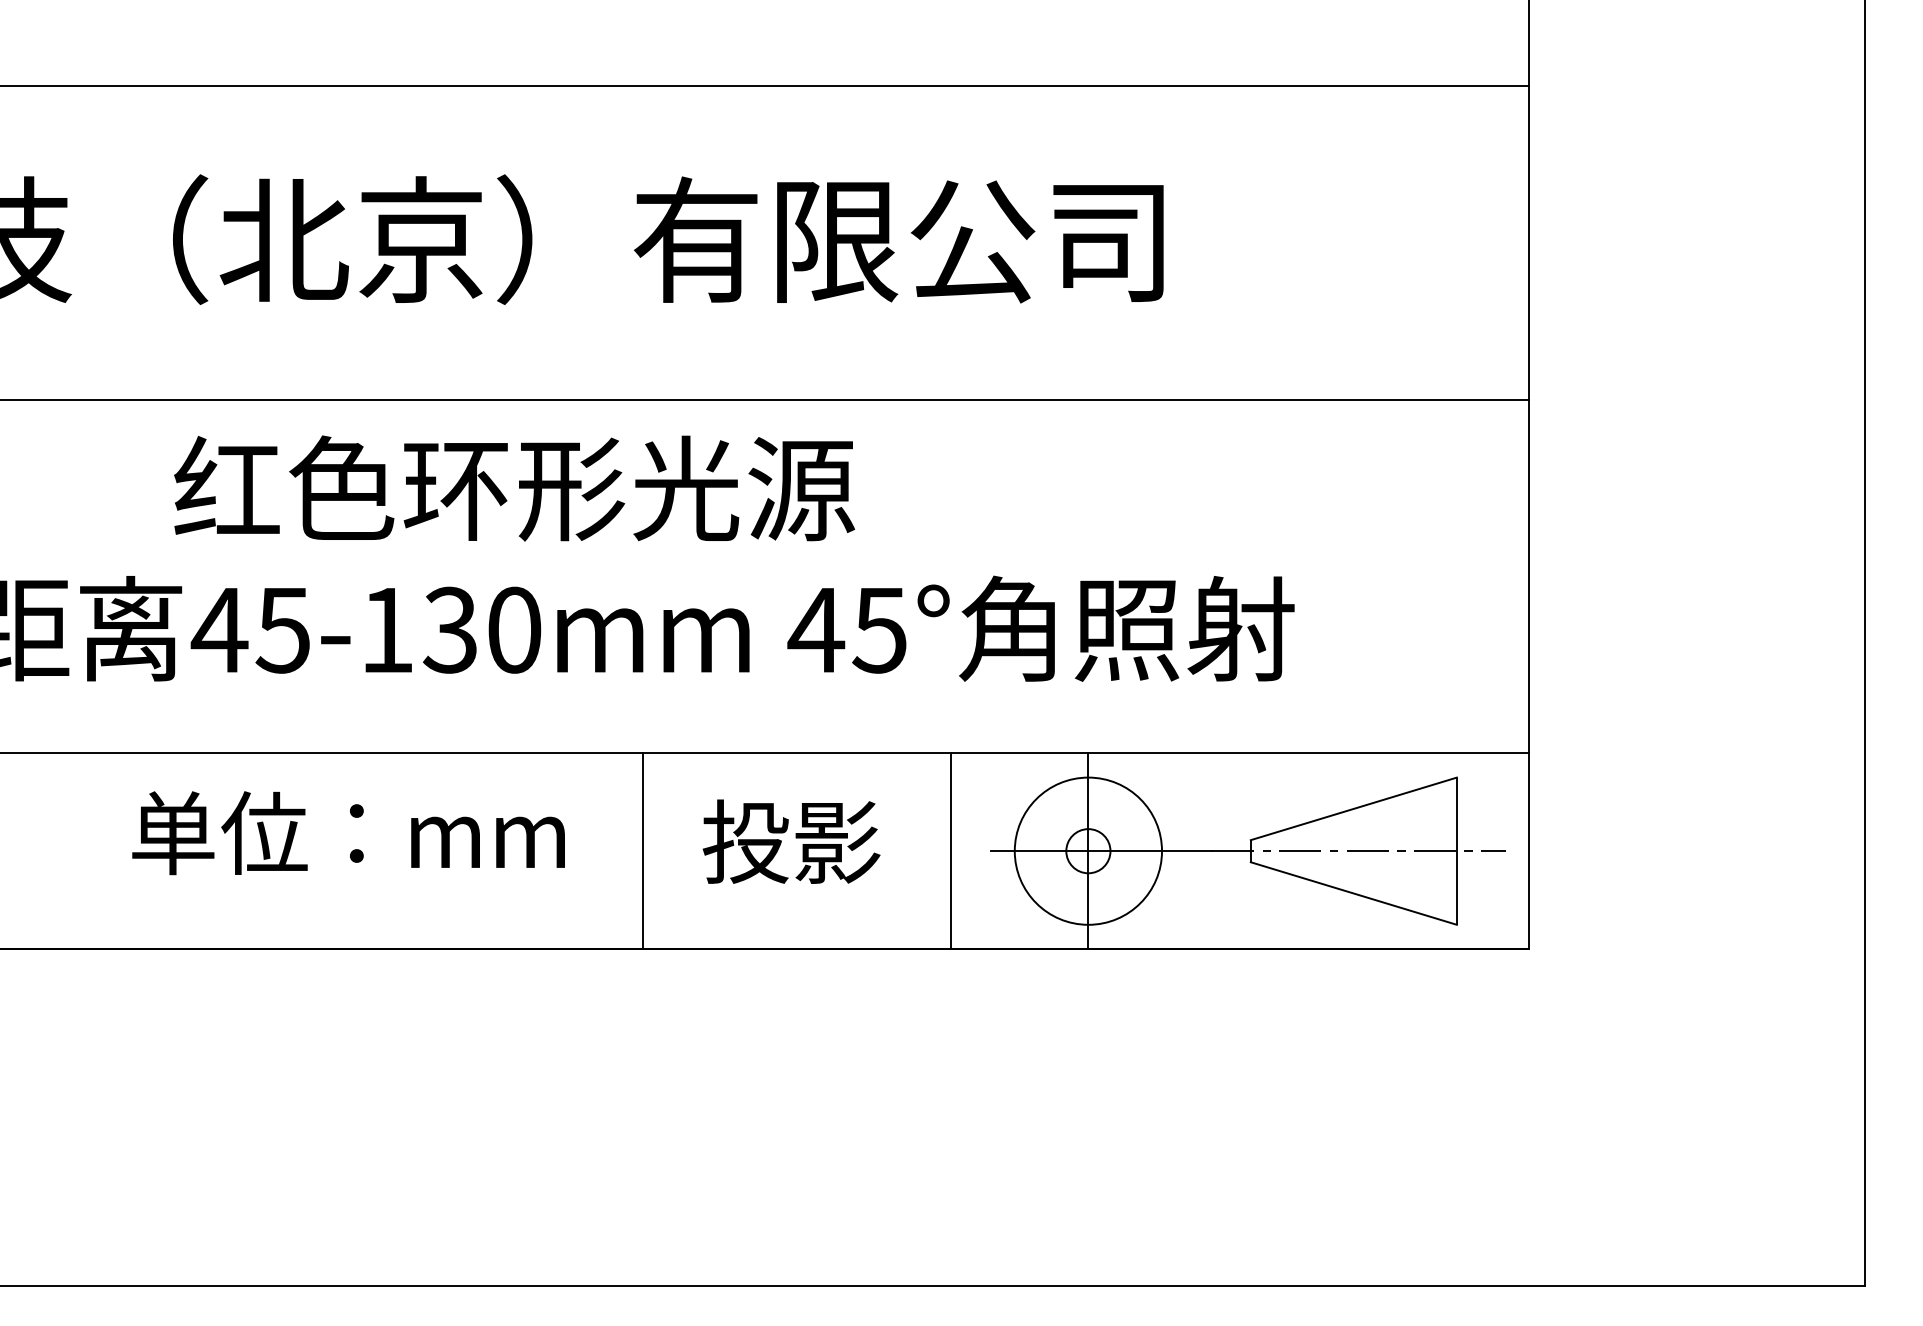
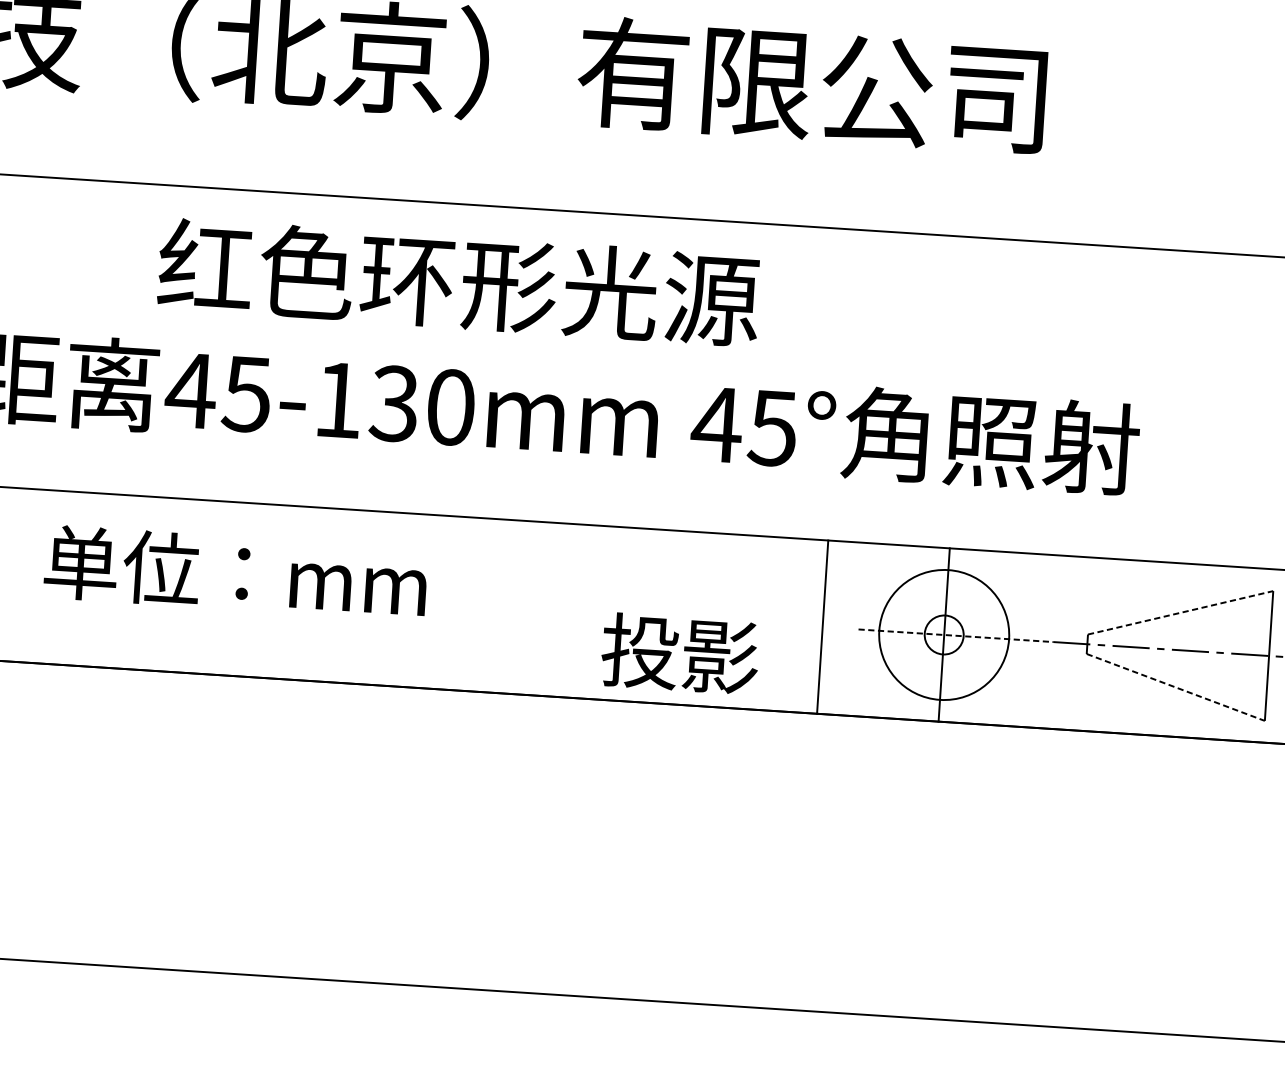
line: (1353, 808) -> (1180, 612), solid -> dashed
text: (348, 833) -> (235, 573), moved
text: (791, 841) -> (680, 653), moved
line: (643, 850) -> (552, 609), removed
line: (1102, 851) -> (956, 636), solid -> dashed
line: (1353, 893) -> (1175, 687), solid -> dashed

